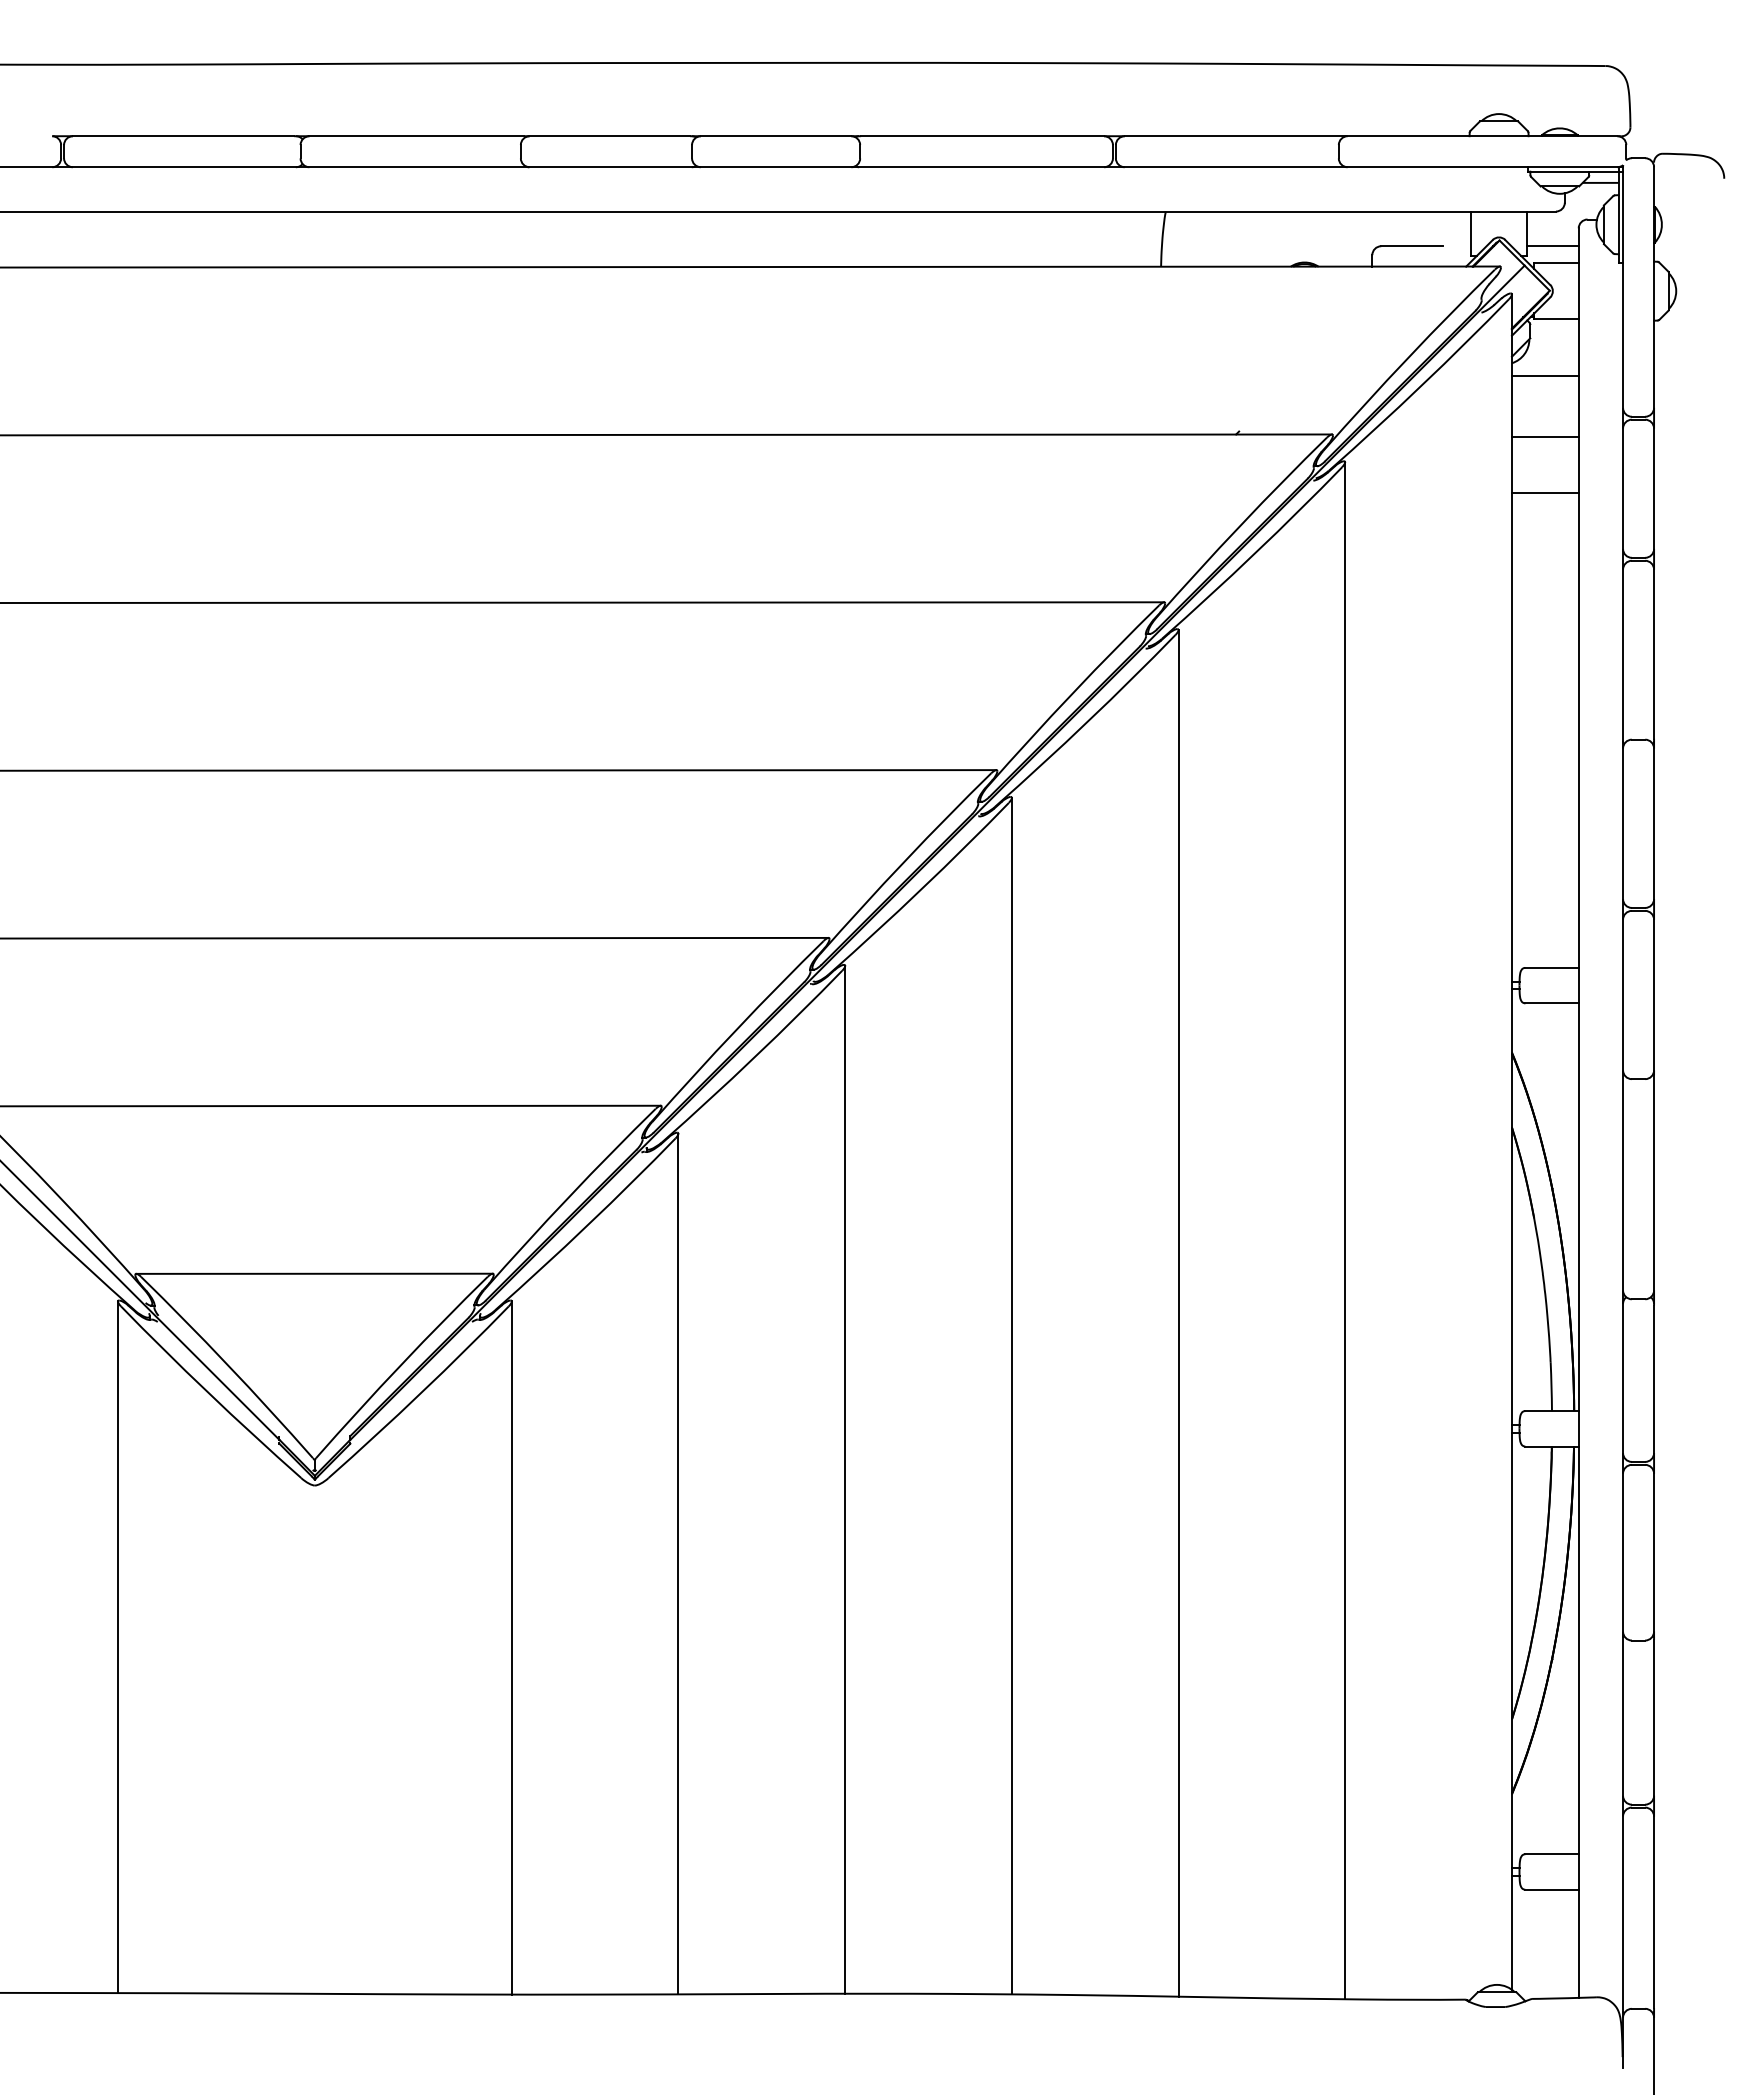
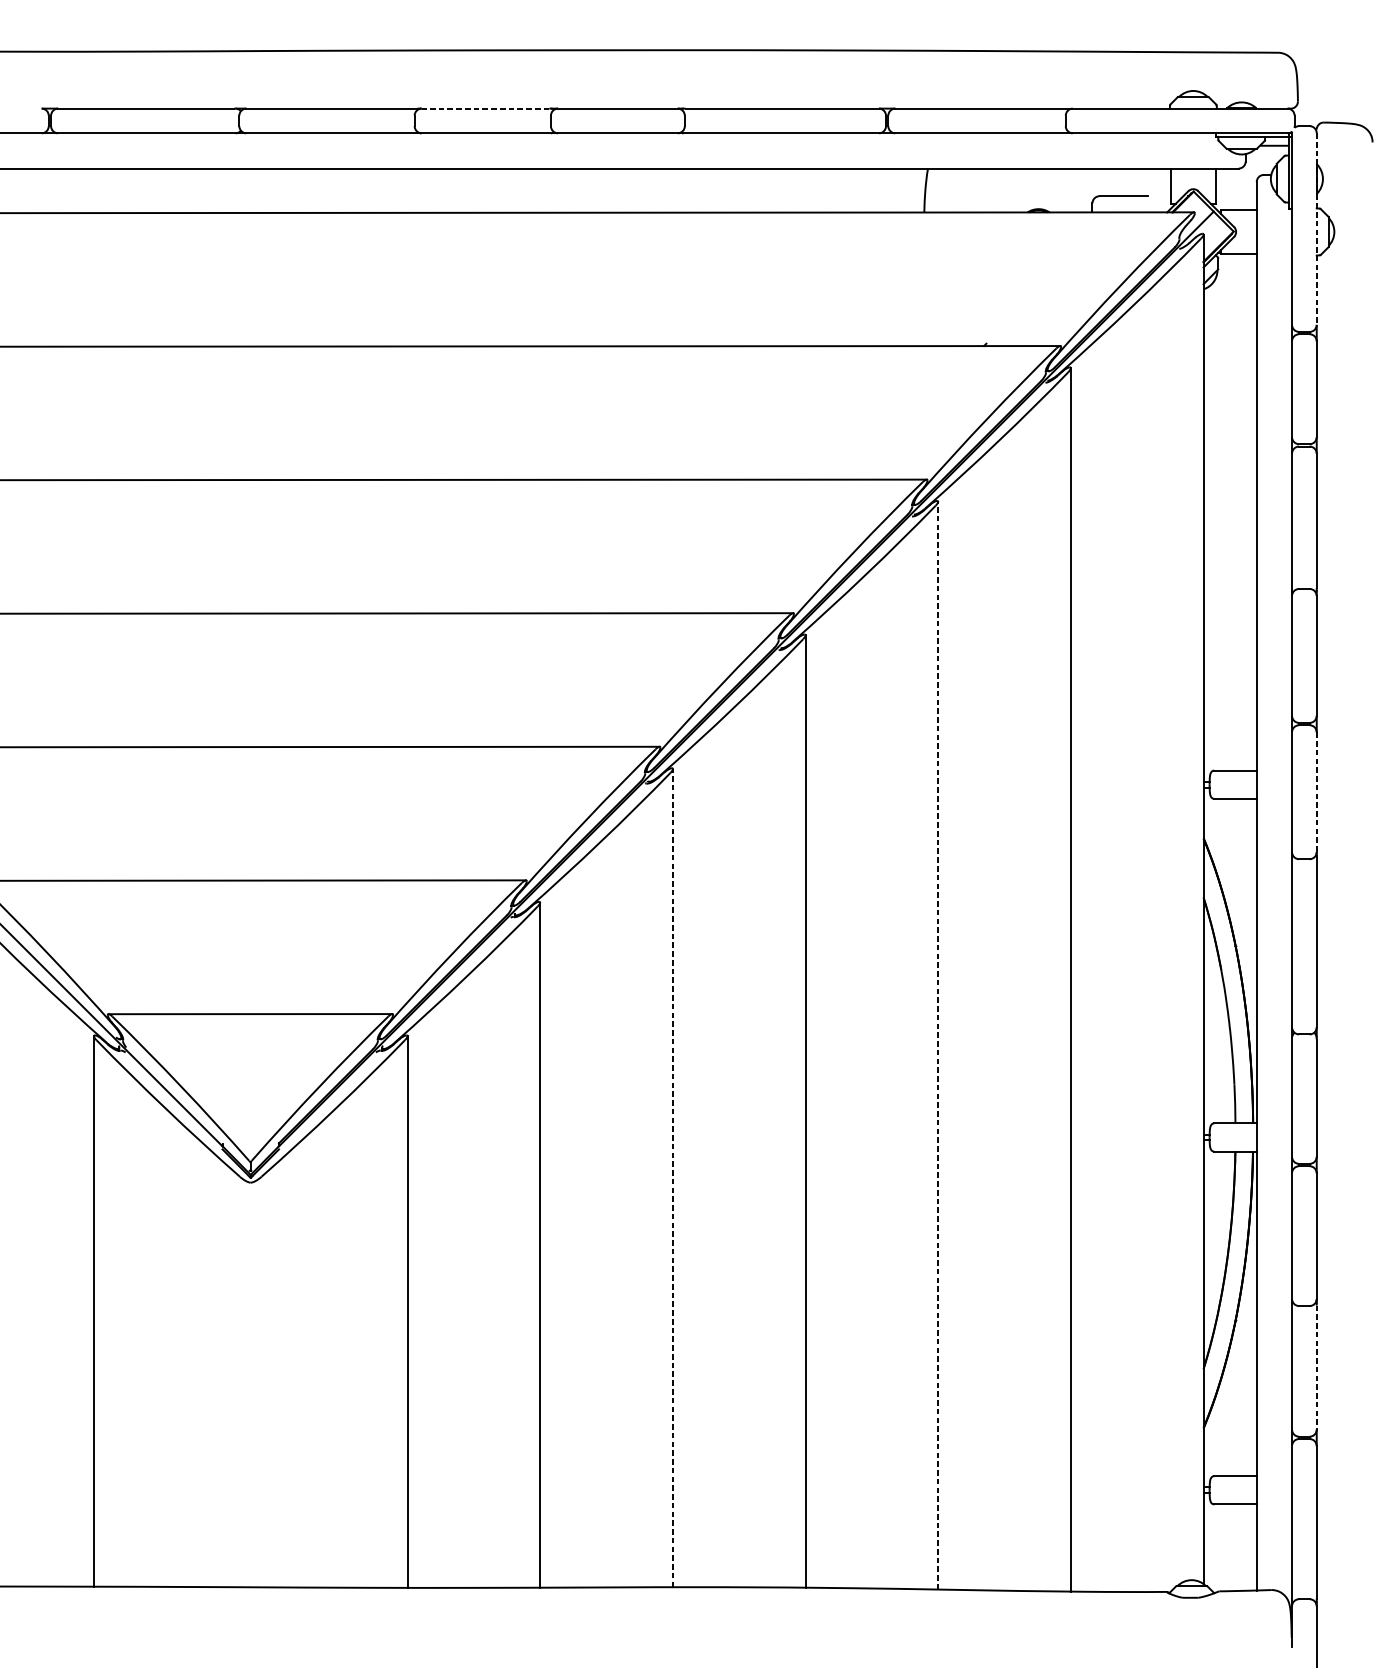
line: (609, 136) -> (485, 108), solid -> dashed
line: (1552, 246) -> (1235, 196), removed
line: (1654, 287) -> (1317, 229), solid -> dashed
line: (1544, 376) -> (1229, 299), removed
line: (1544, 436) -> (1229, 347), removed
line: (1544, 492) -> (1229, 392), removed
line: (1654, 995) -> (1317, 792), solid -> dashed
line: (1178, 1312) -> (938, 1044), solid -> dashed
line: (845, 1479) -> (673, 1177), solid -> dashed
line: (1654, 1717) -> (1317, 1367), solid -> dashed

